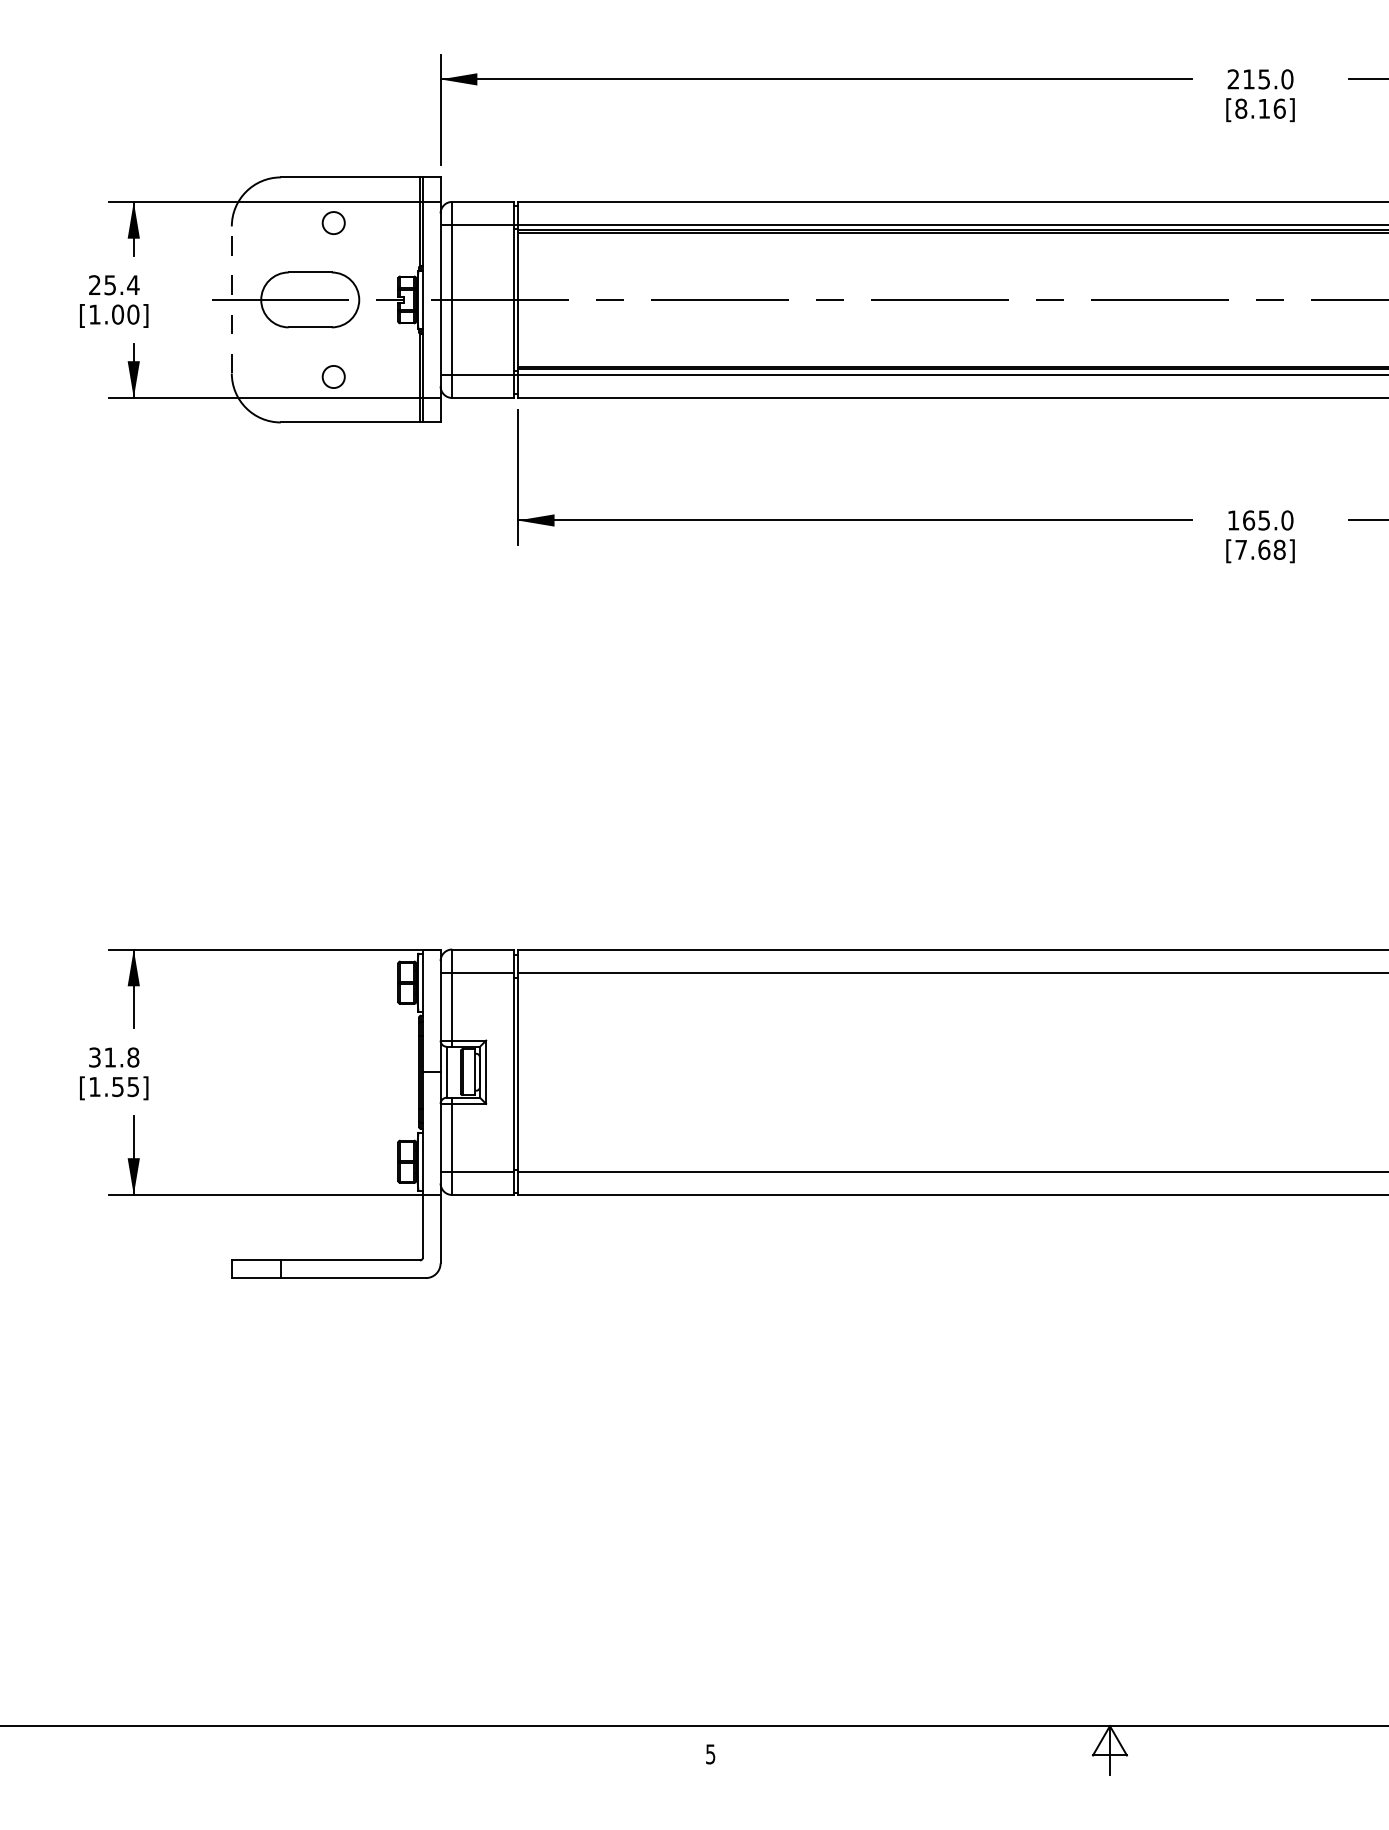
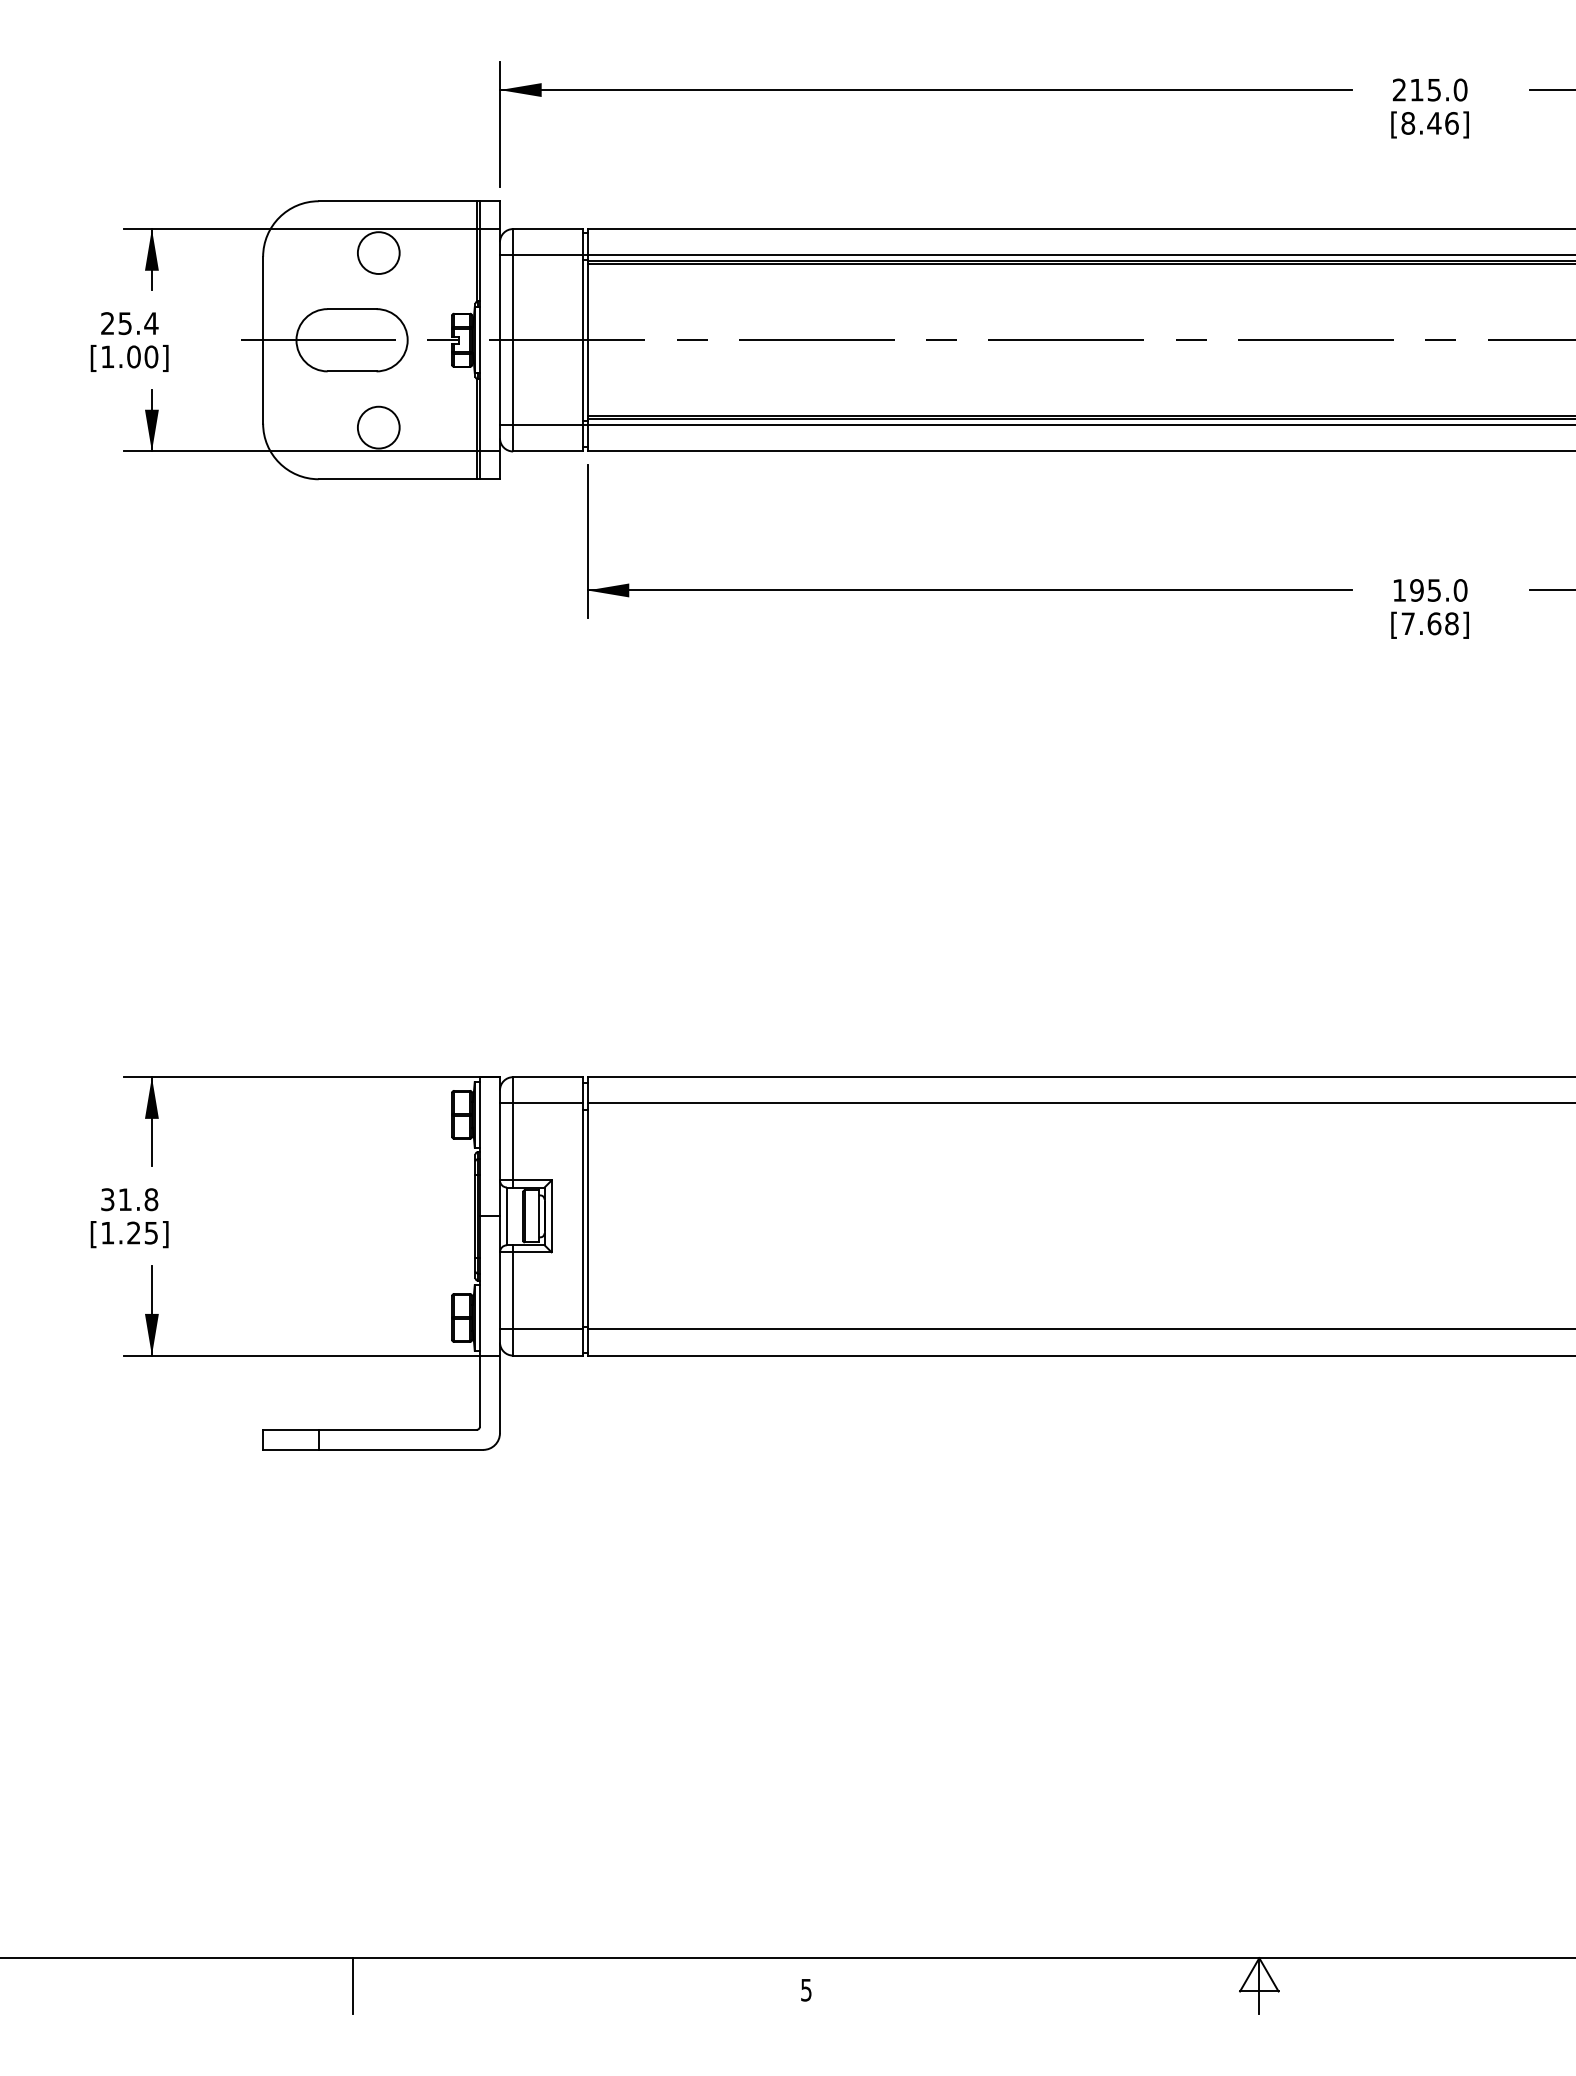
text: (1264, 108) -> (1434, 123), [8.16] -> [8.46]
circle: (333, 222) -> (378, 252), size x1.67
line: (232, 299) -> (263, 339), dashed -> solid
circle: (333, 376) -> (378, 427), size x1.67
text: (1248, 520) -> (1416, 590), 165.0 -> 195.0
text: (117, 1086) -> (133, 1232), [1.55] -> [1.25]
line: (310, 1750) -> (352, 1985), added

